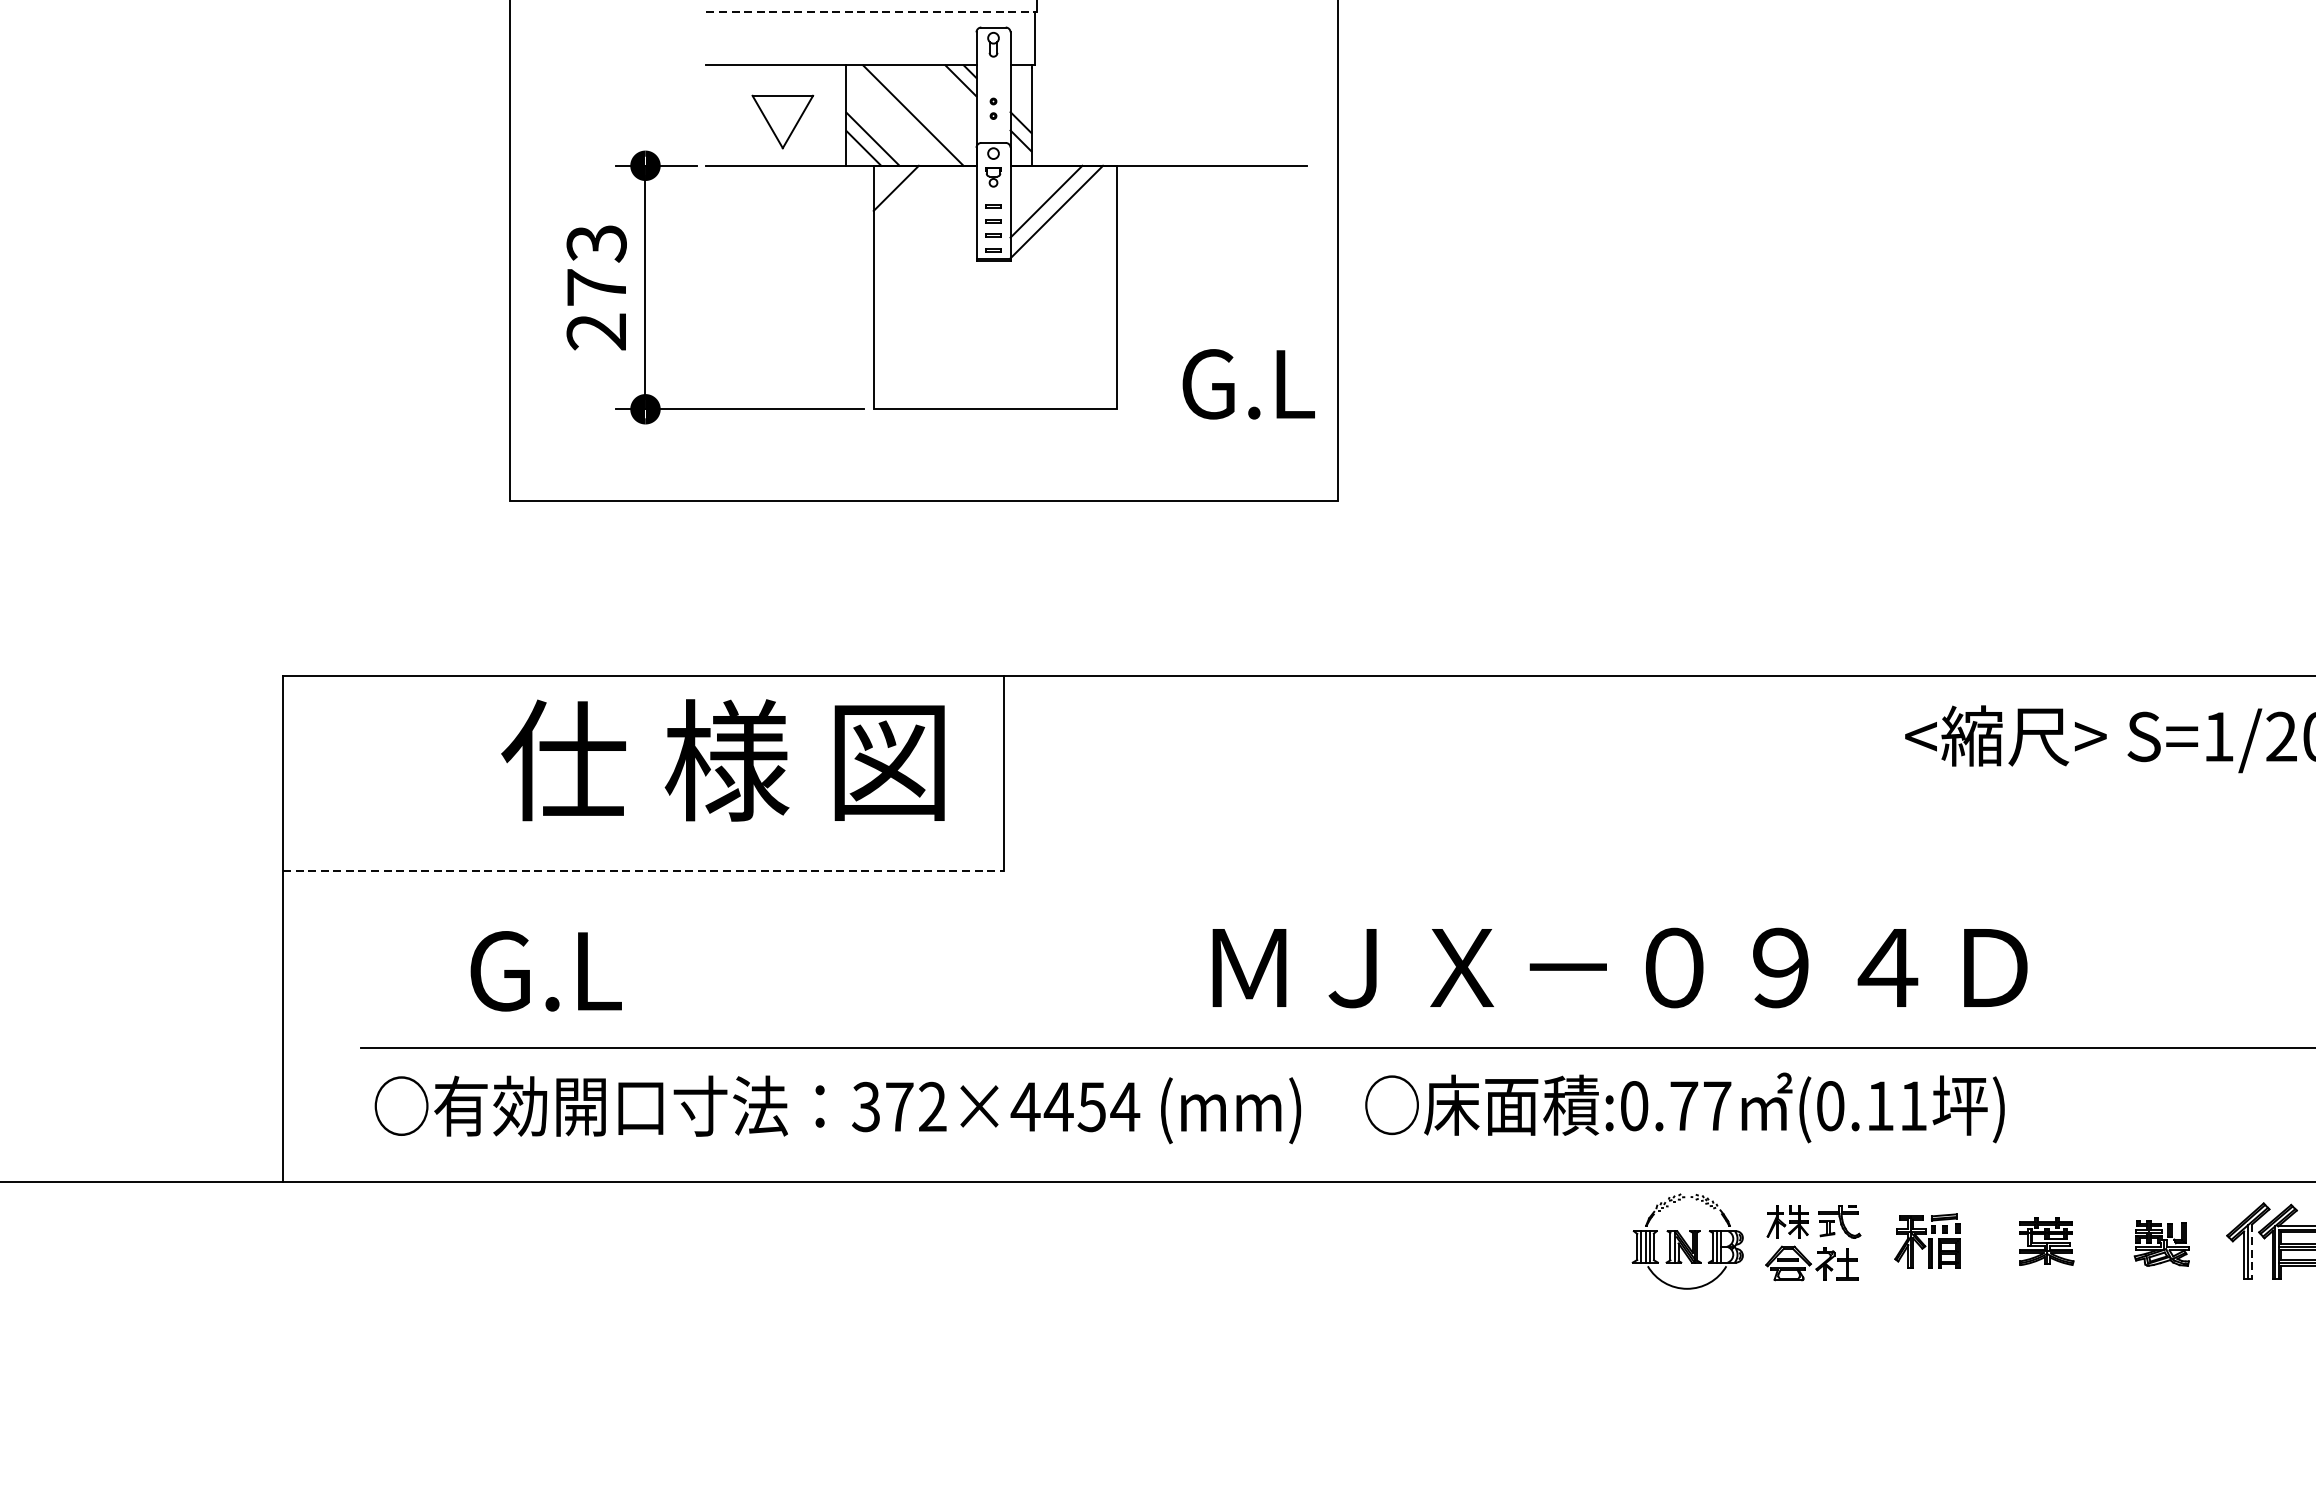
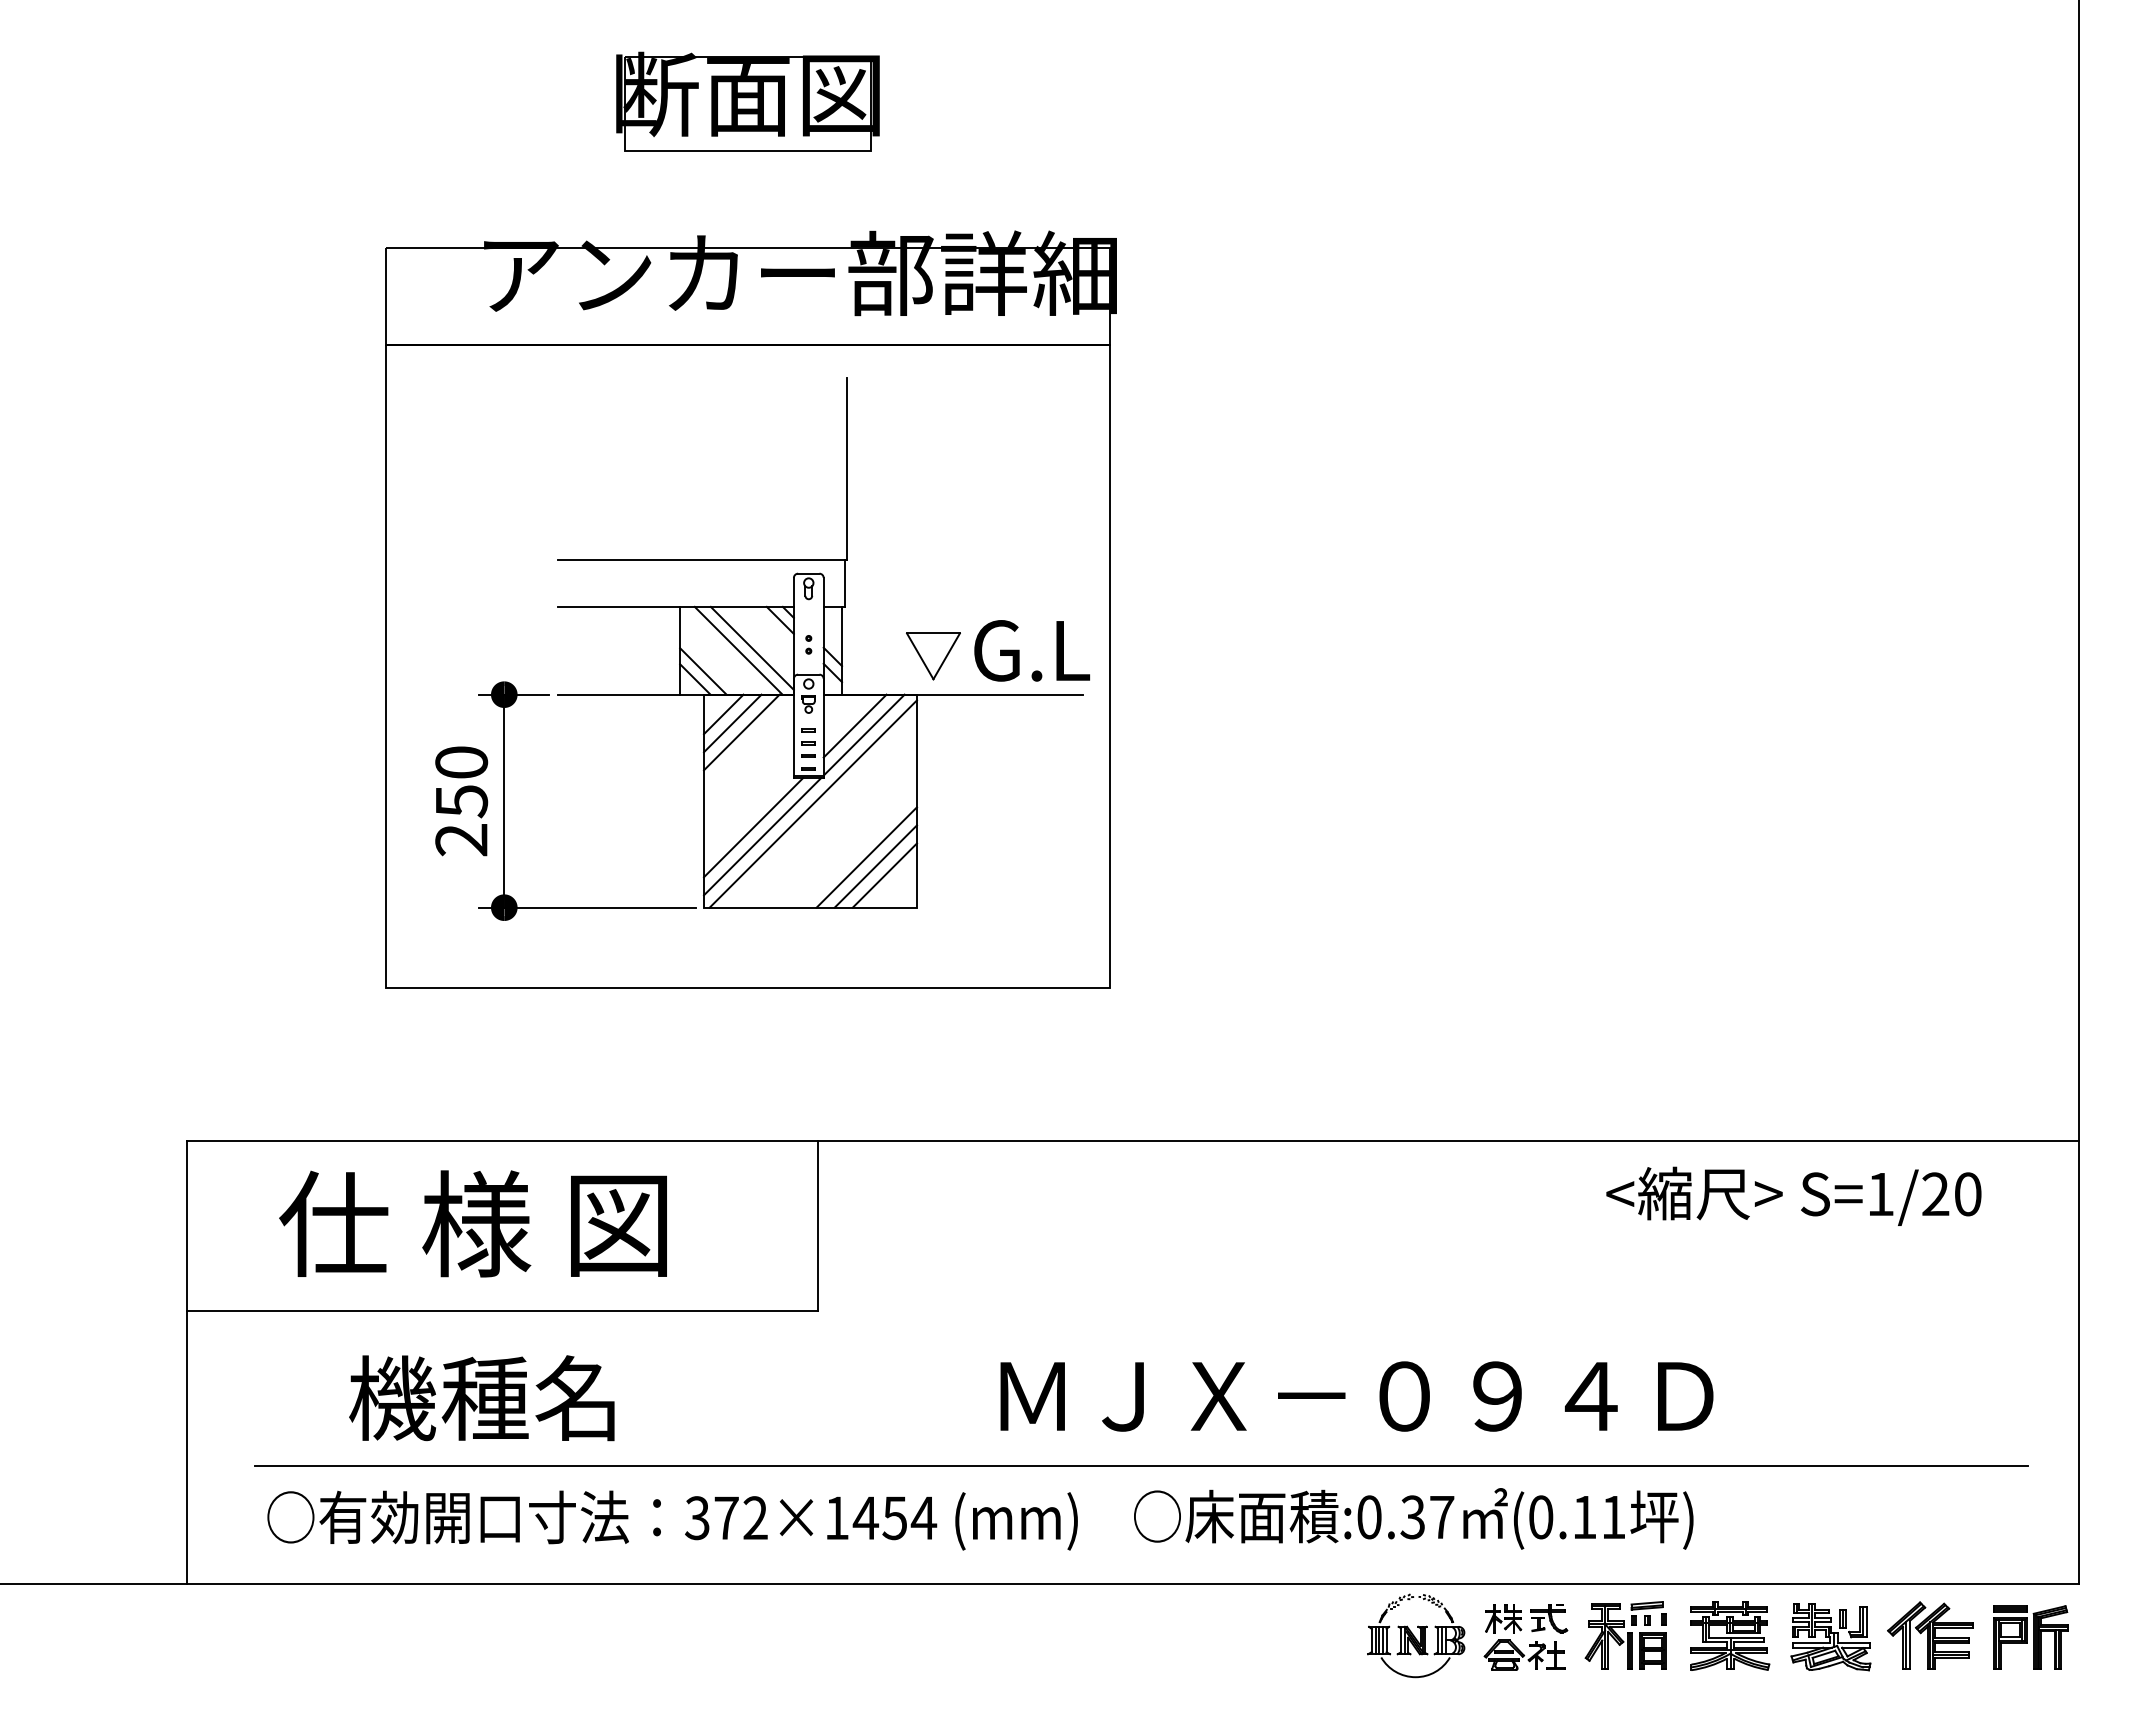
line: (872, 12) -> (702, 560), dashed -> solid
line: (928, 111) -> (751, 647), added
part: (782, 122) -> (933, 656), moved
line: (906, 198) -> (732, 723), added
line: (916, 209) -> (741, 732), added
text: (596, 266) -> (461, 782), 273 -> 250
line: (998, 290) -> (813, 803), added
line: (930, 317) -> (753, 827), added
line: (940, 327) -> (762, 836), added
line: (1059, 351) -> (866, 857), added
line: (1069, 362) -> (875, 866), added
line: (1080, 372) -> (884, 875), added
text: (1248, 383) -> (1031, 650), moved
text: (722, 759) -> (472, 1223), moved
line: (643, 870) -> (502, 1311), dashed -> solid
text: (619, 970) -> (481, 1398), G.L -> 機種名
text: (1025, 1106) -> (836, 1517), 372×4454 -> 372×1454
text: (1683, 1106) -> (1412, 1517), :0.77 -> :0.37
part: (1927, 1241) -> (1625, 1635), size x1.43
part: (2047, 1241) -> (1730, 1635), size x1.67
part: (2161, 1243) -> (1830, 1637), size x1.67
line: (2252, 1251) -> (1910, 1644), dashed -> solid

